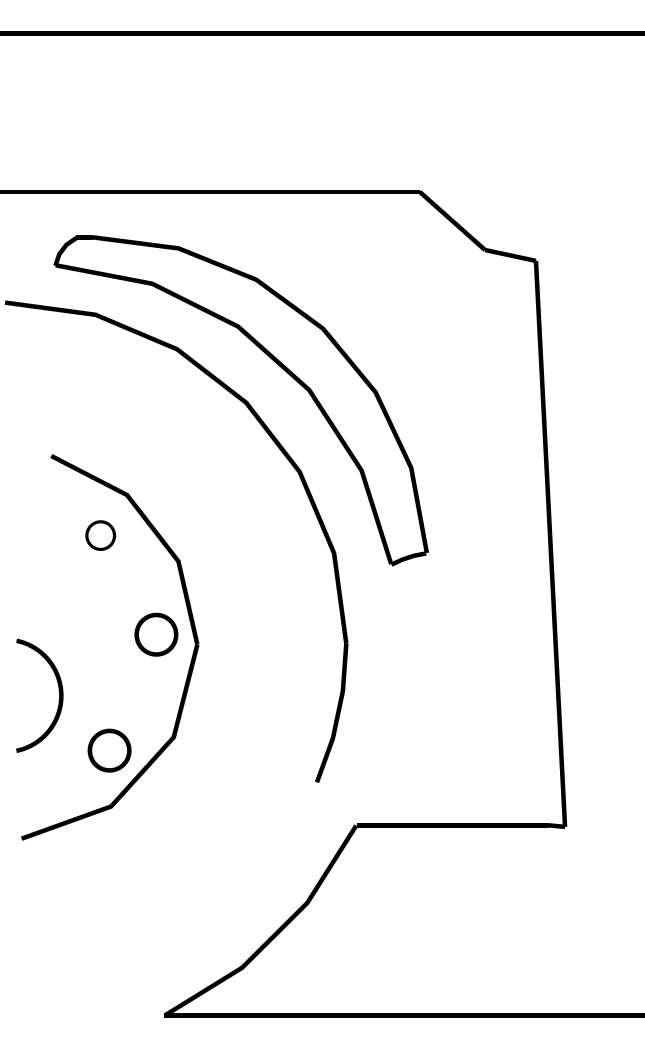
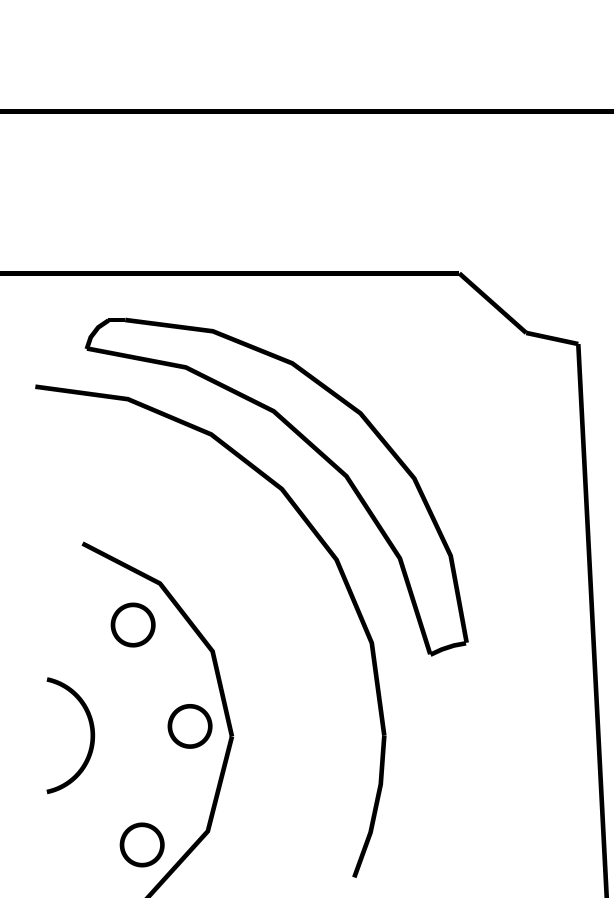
part: (100, 535) -> (132, 624), size x1.43
part: (58, 690) -> (89, 730), moved

